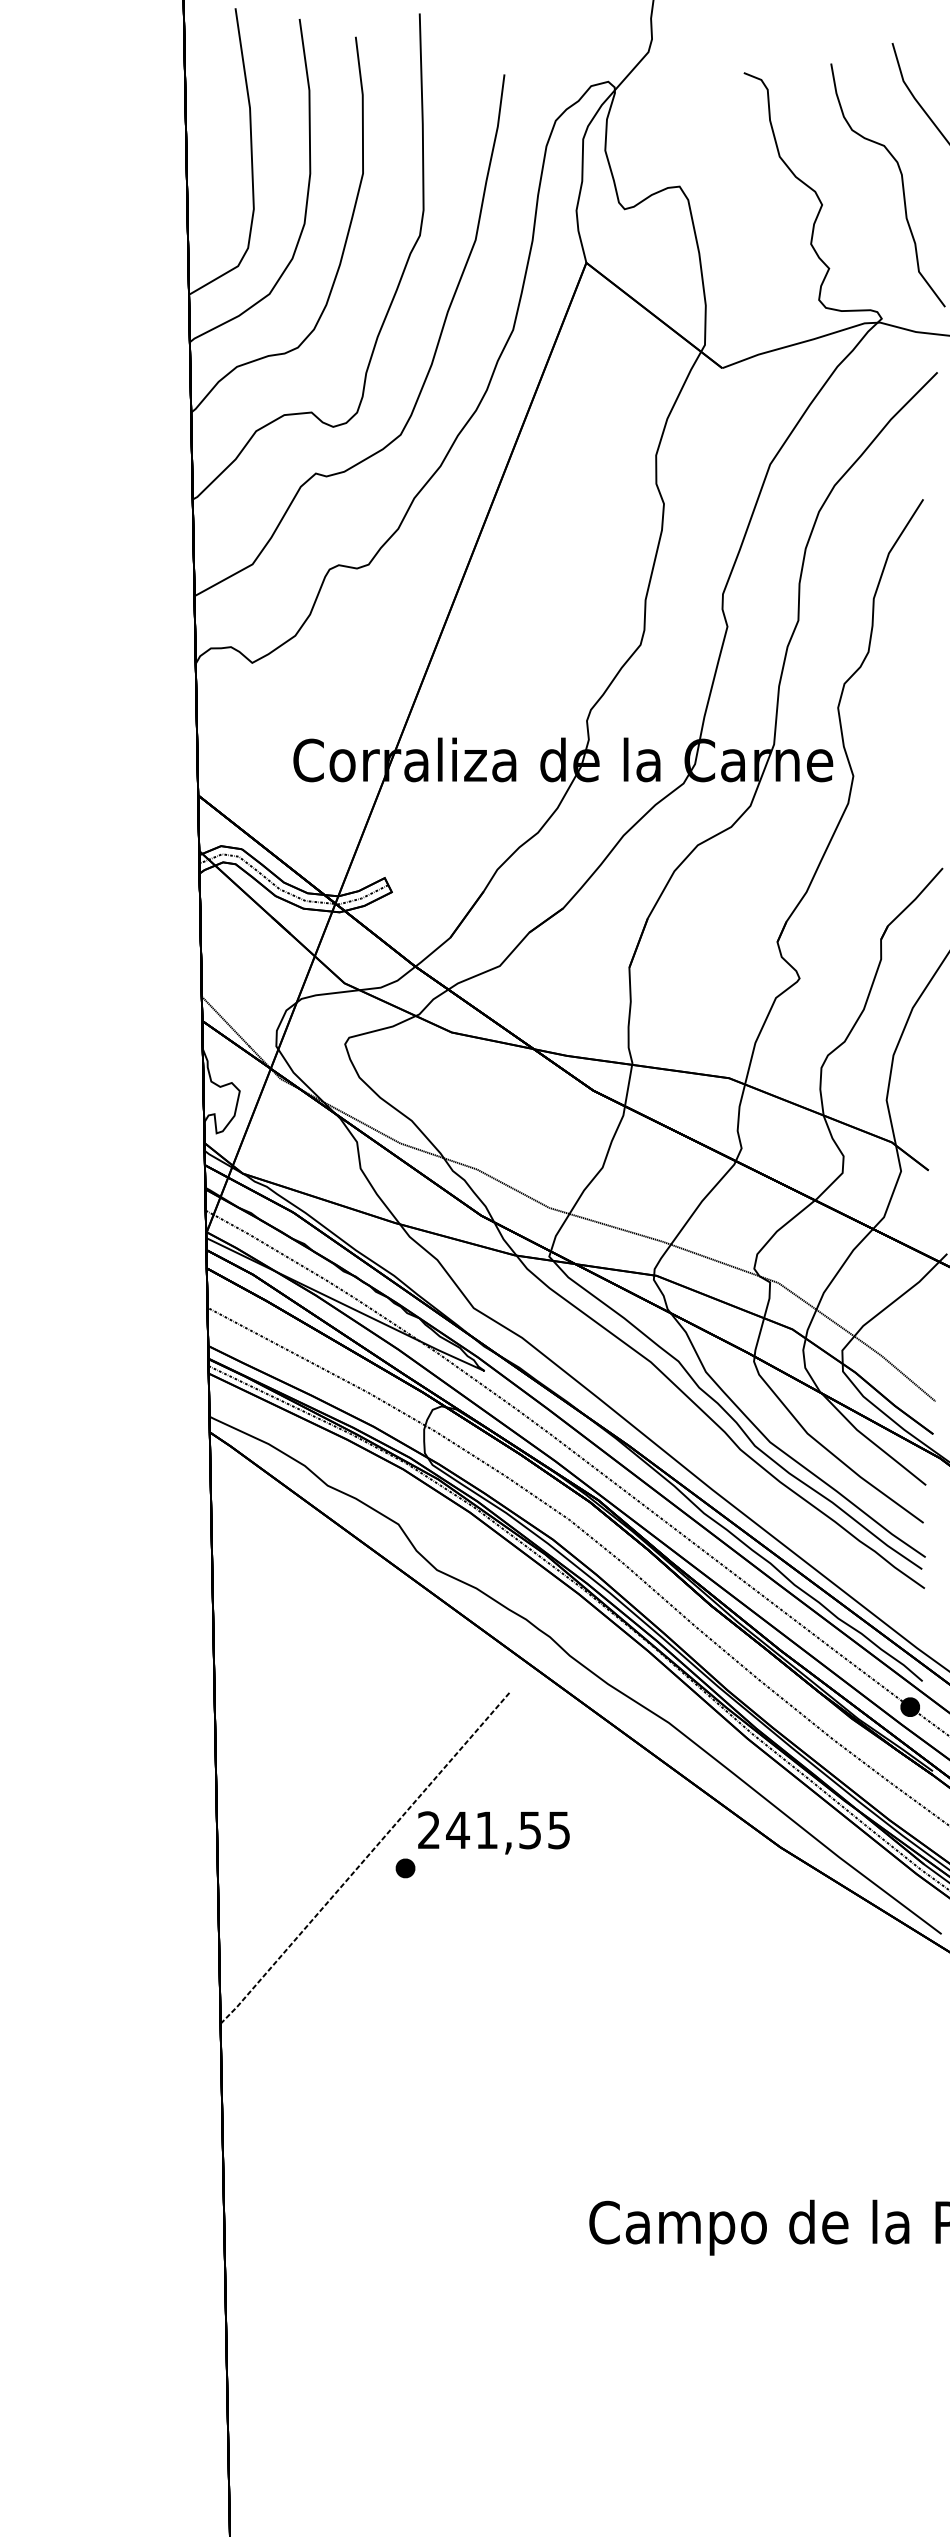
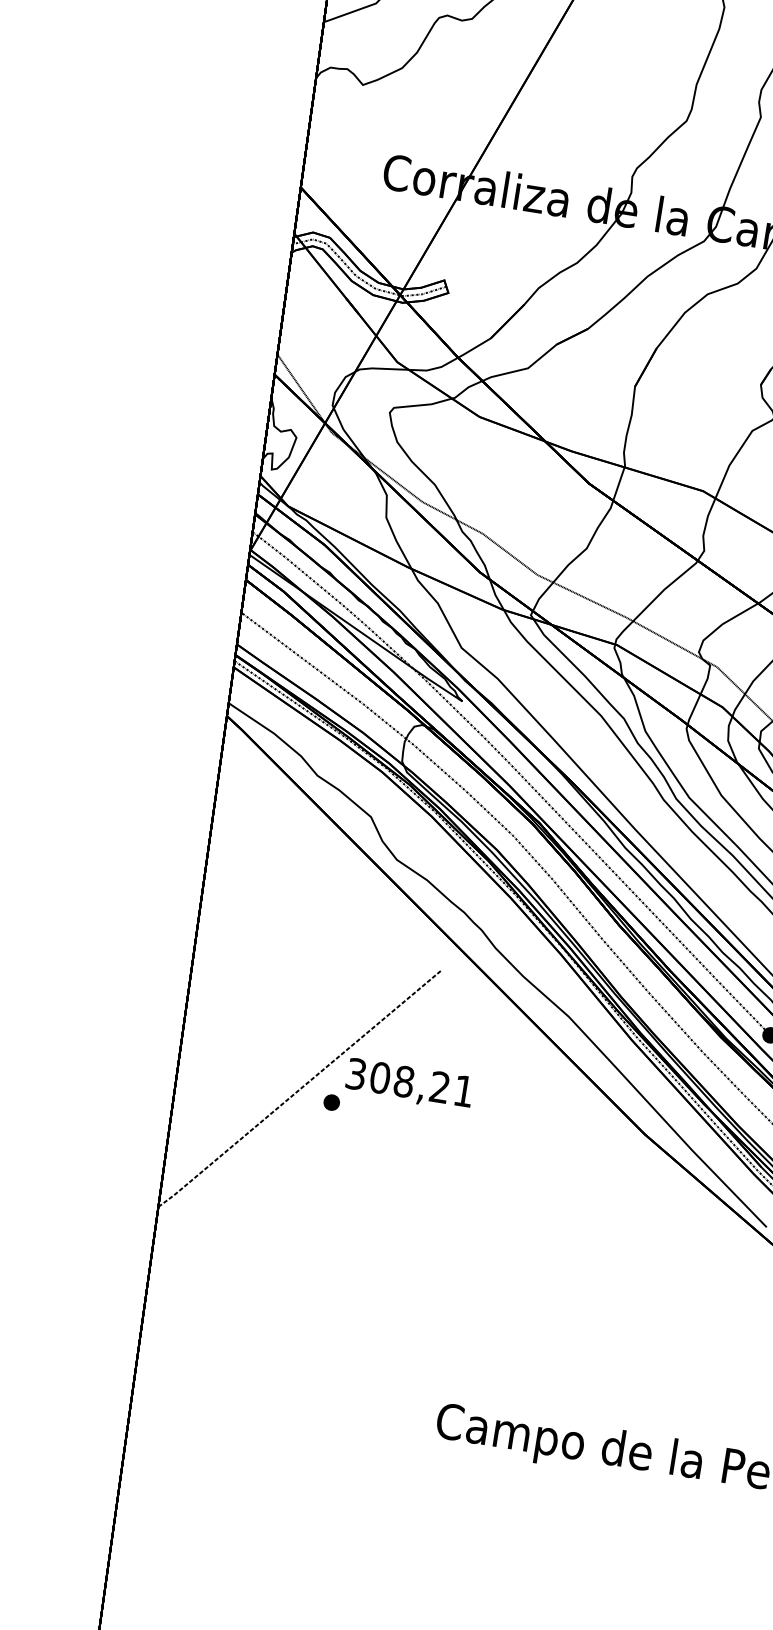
text: (493, 1830) -> (409, 1082), 241,55 -> 308,21

